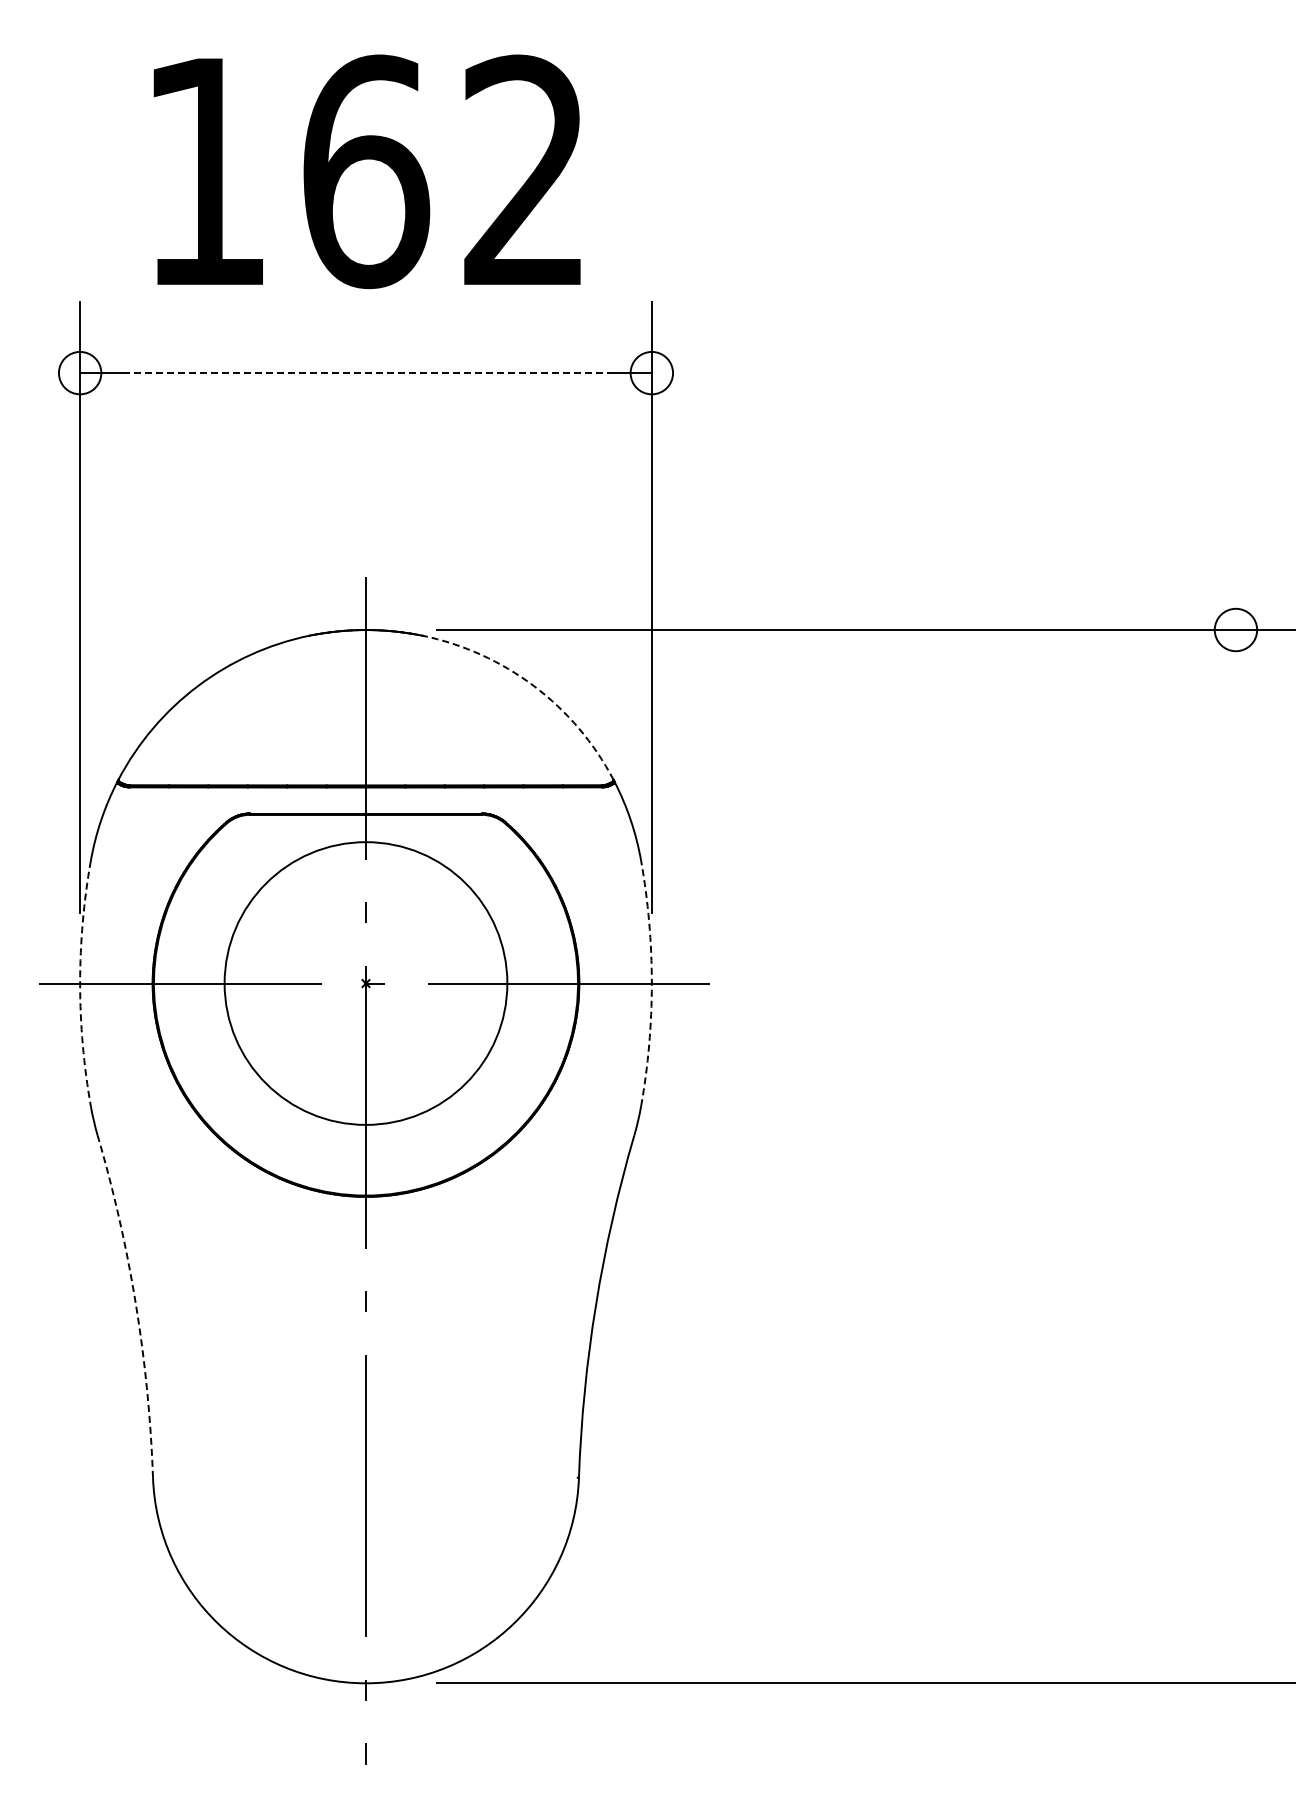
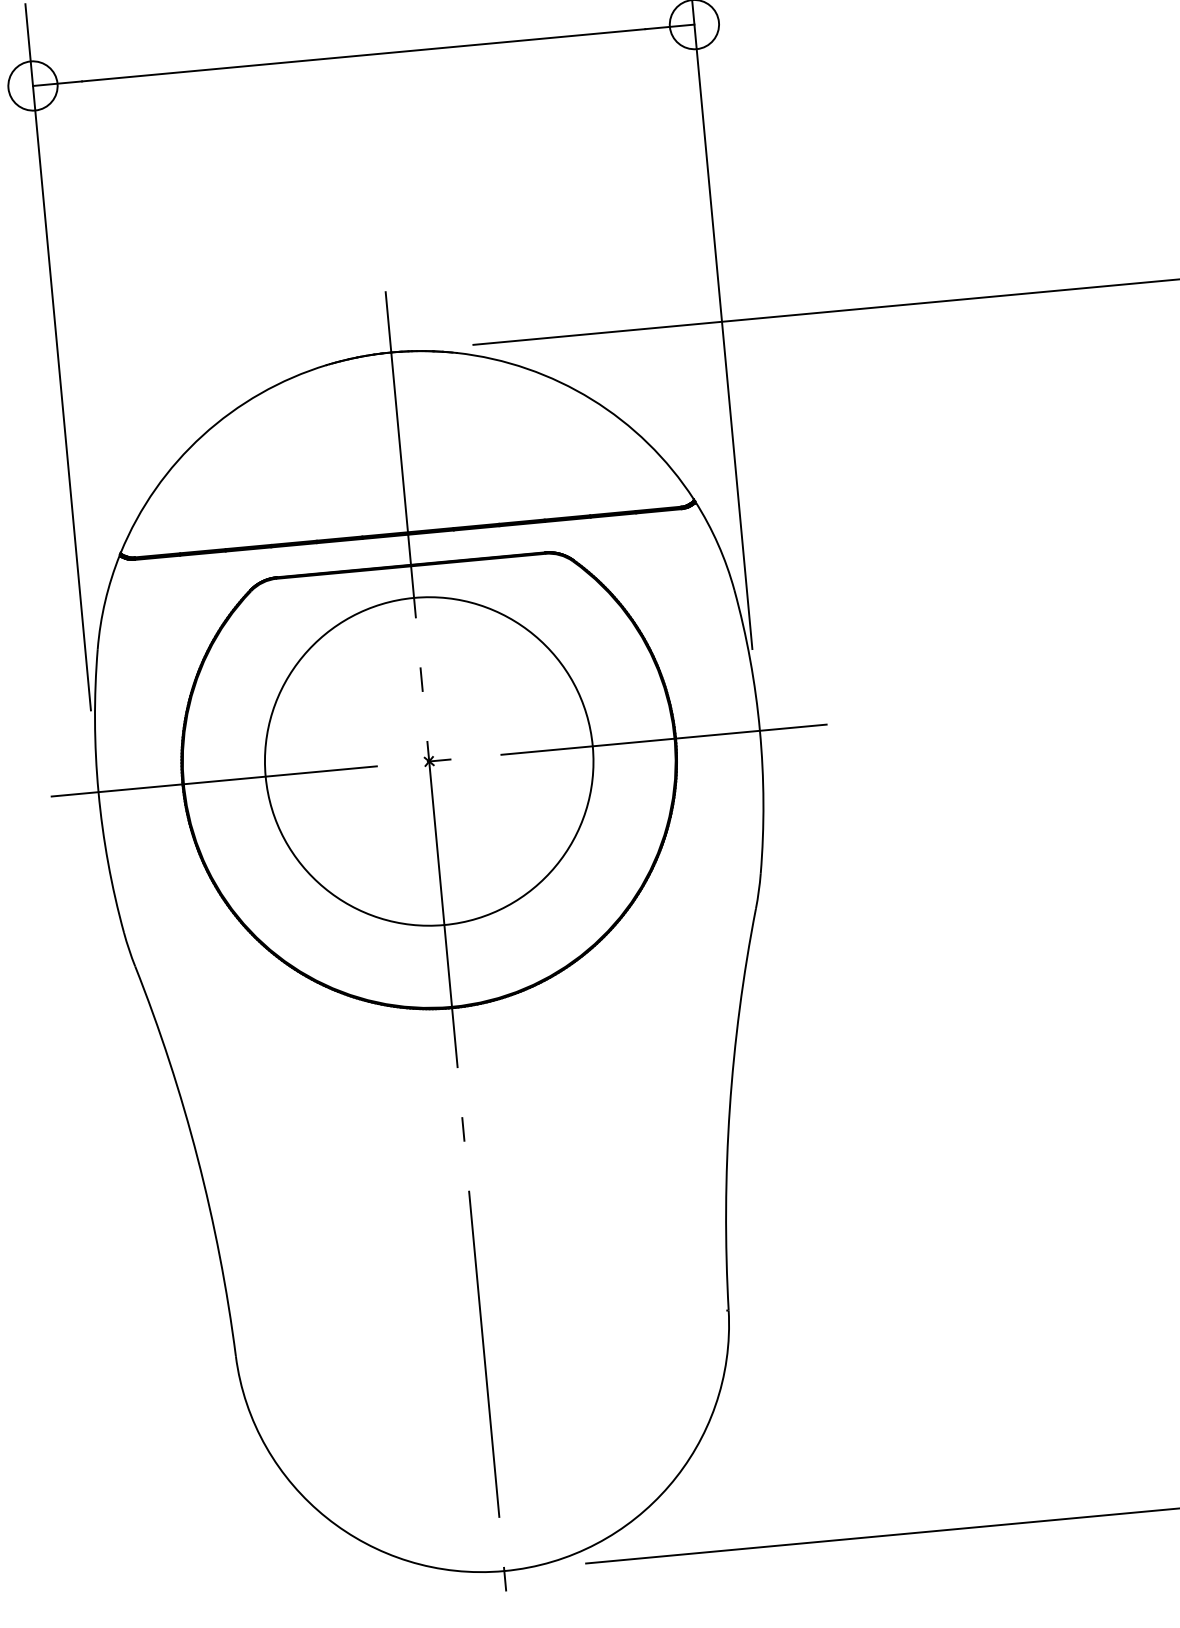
line: (366, 373) -> (364, 55), dashed -> solid
arc: (534, 686) -> (592, 399), dashed -> solid
arc: (80, 983) -> (98, 792), dashed -> solid
arc: (651, 983) -> (759, 730), dashed -> solid
arc: (136, 1305) -> (198, 1158), dashed -> solid

